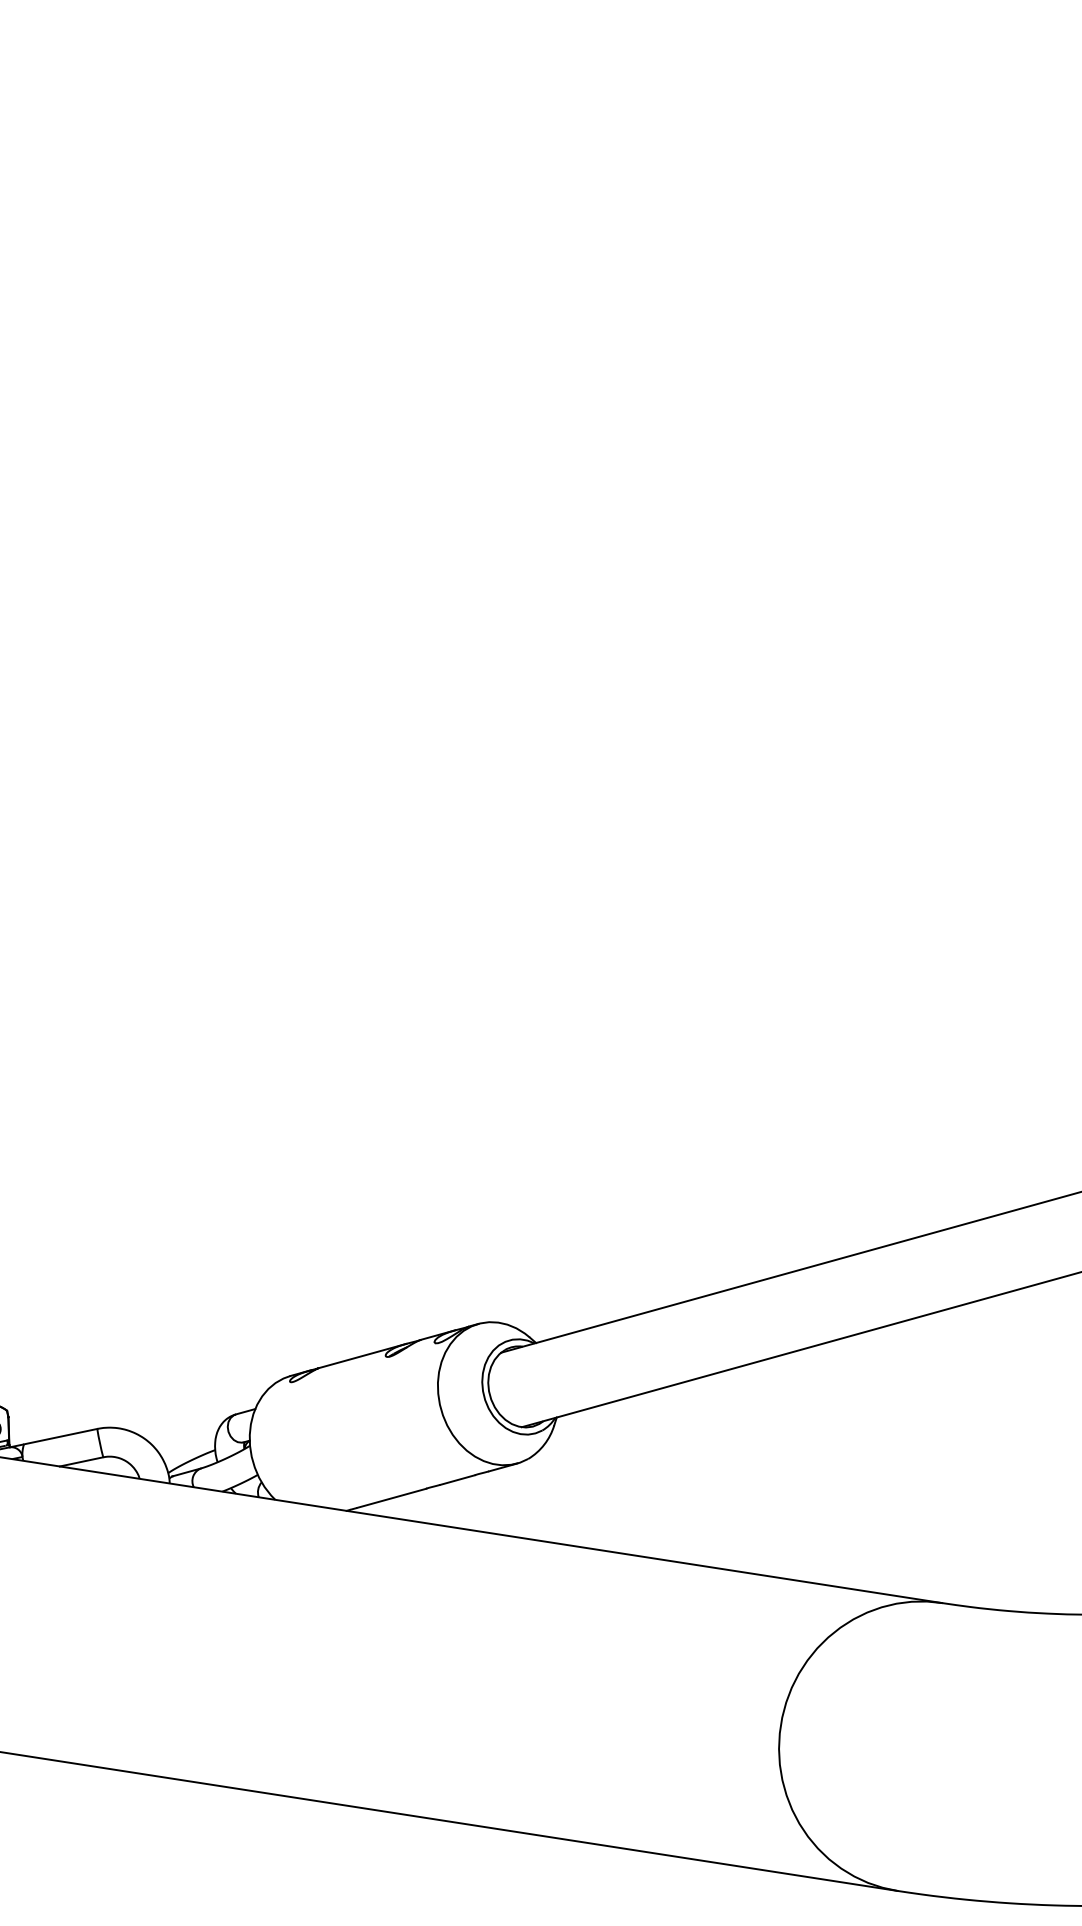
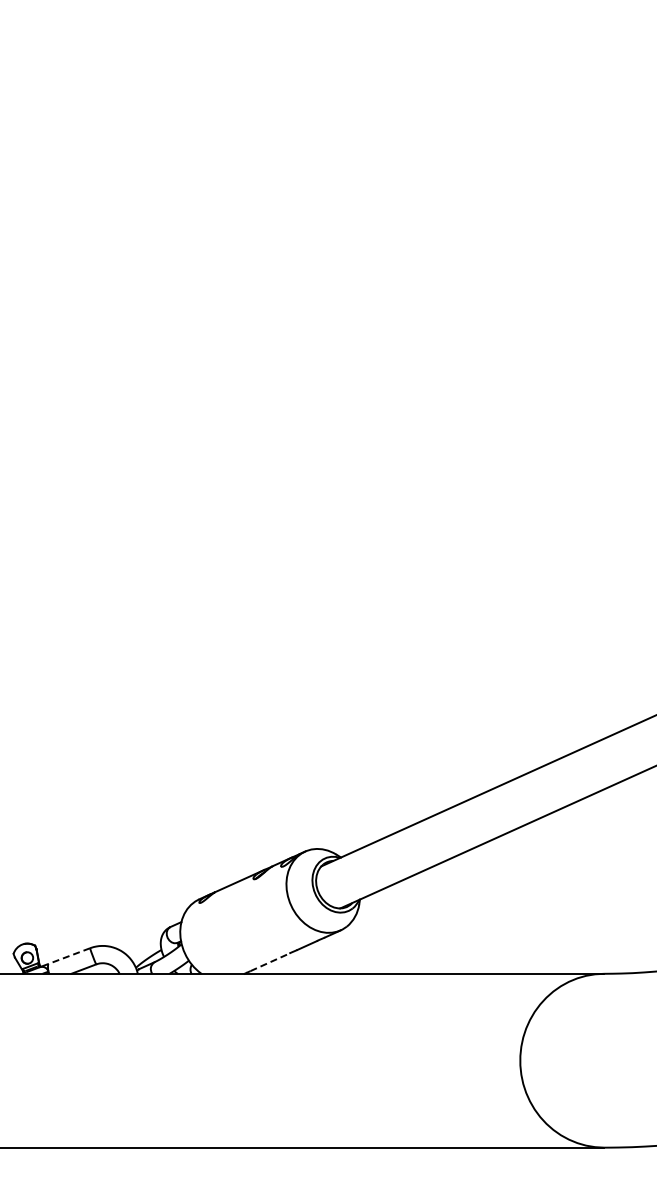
line: (59, 1437) -> (68, 956), solid -> dashed
line: (392, 1498) -> (270, 962), solid -> dashed

